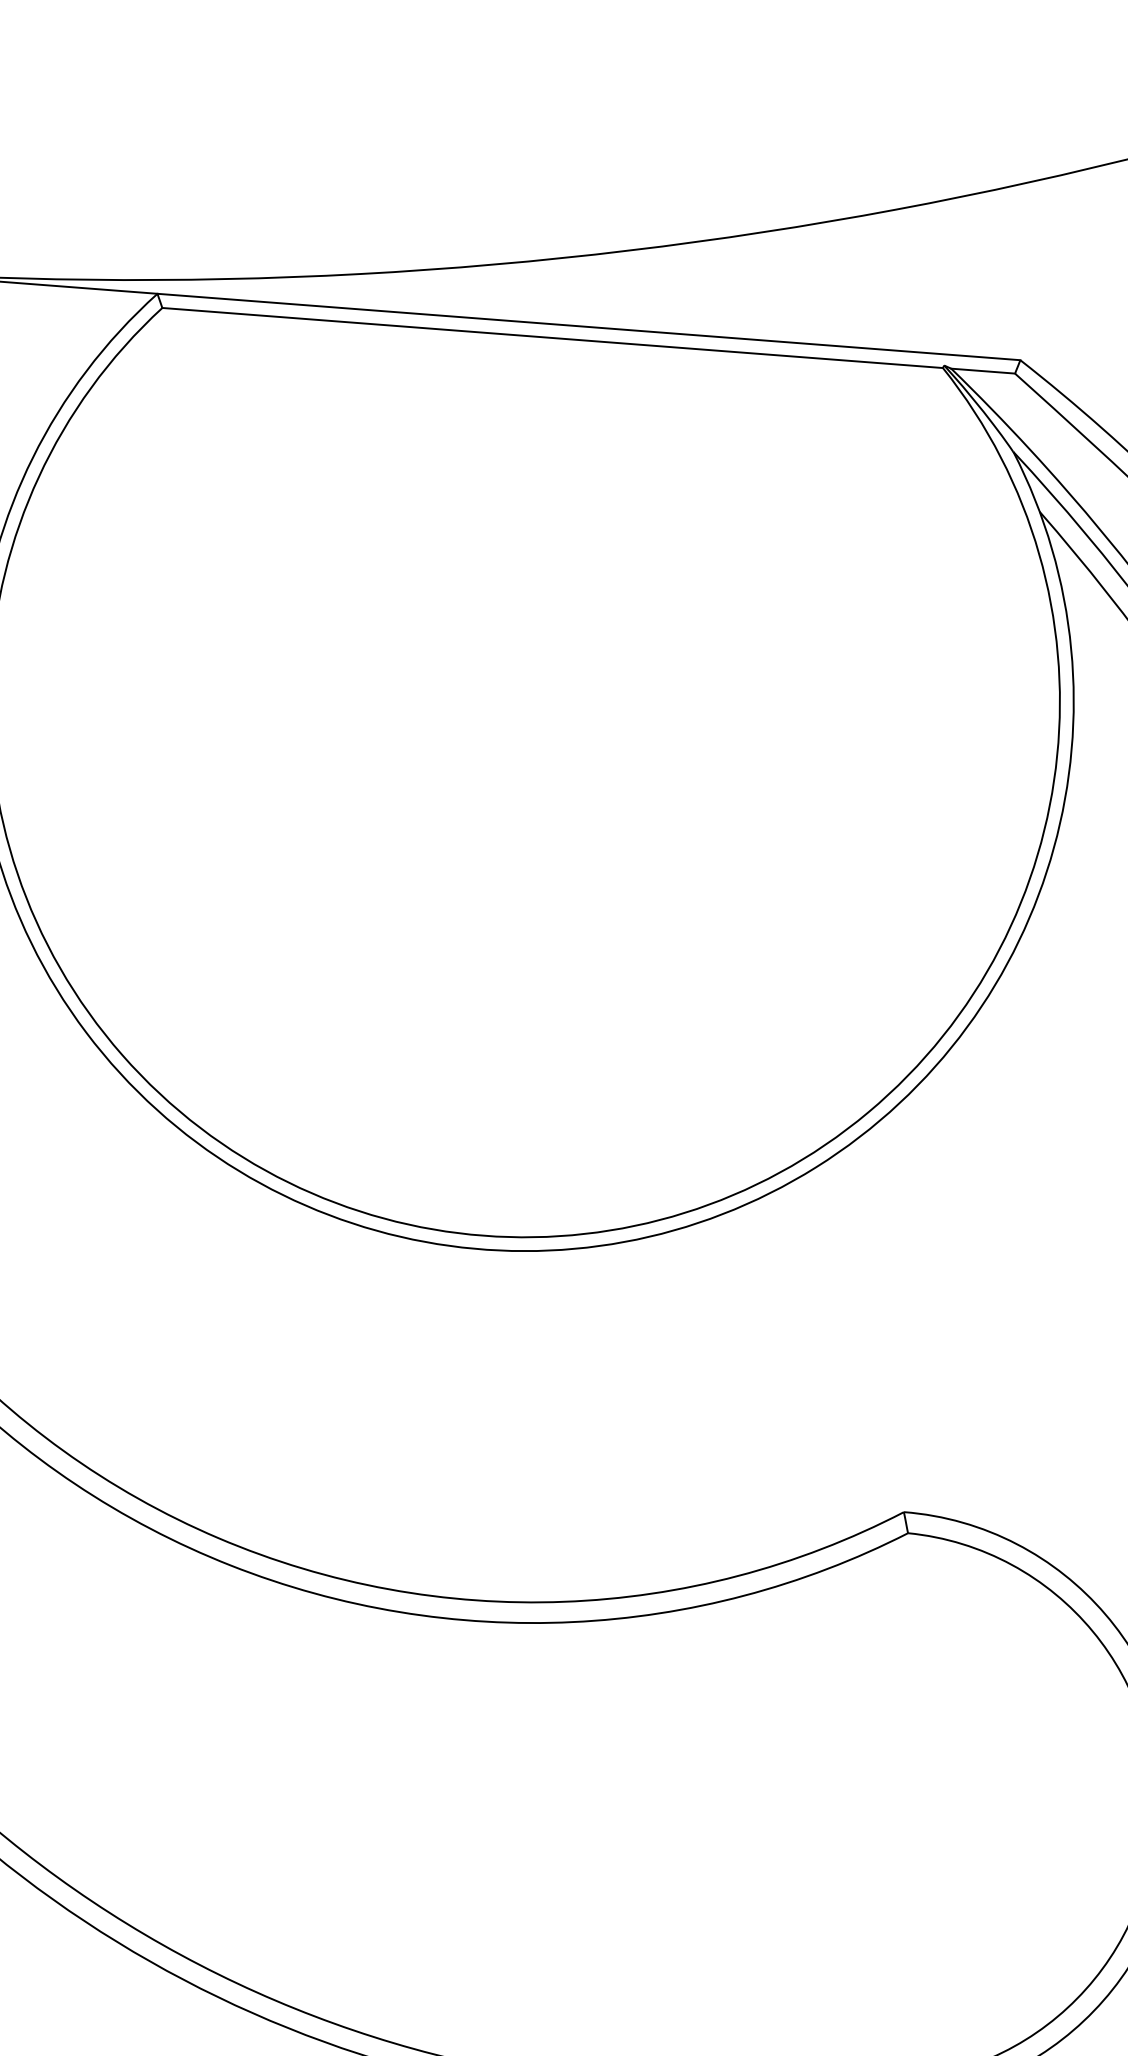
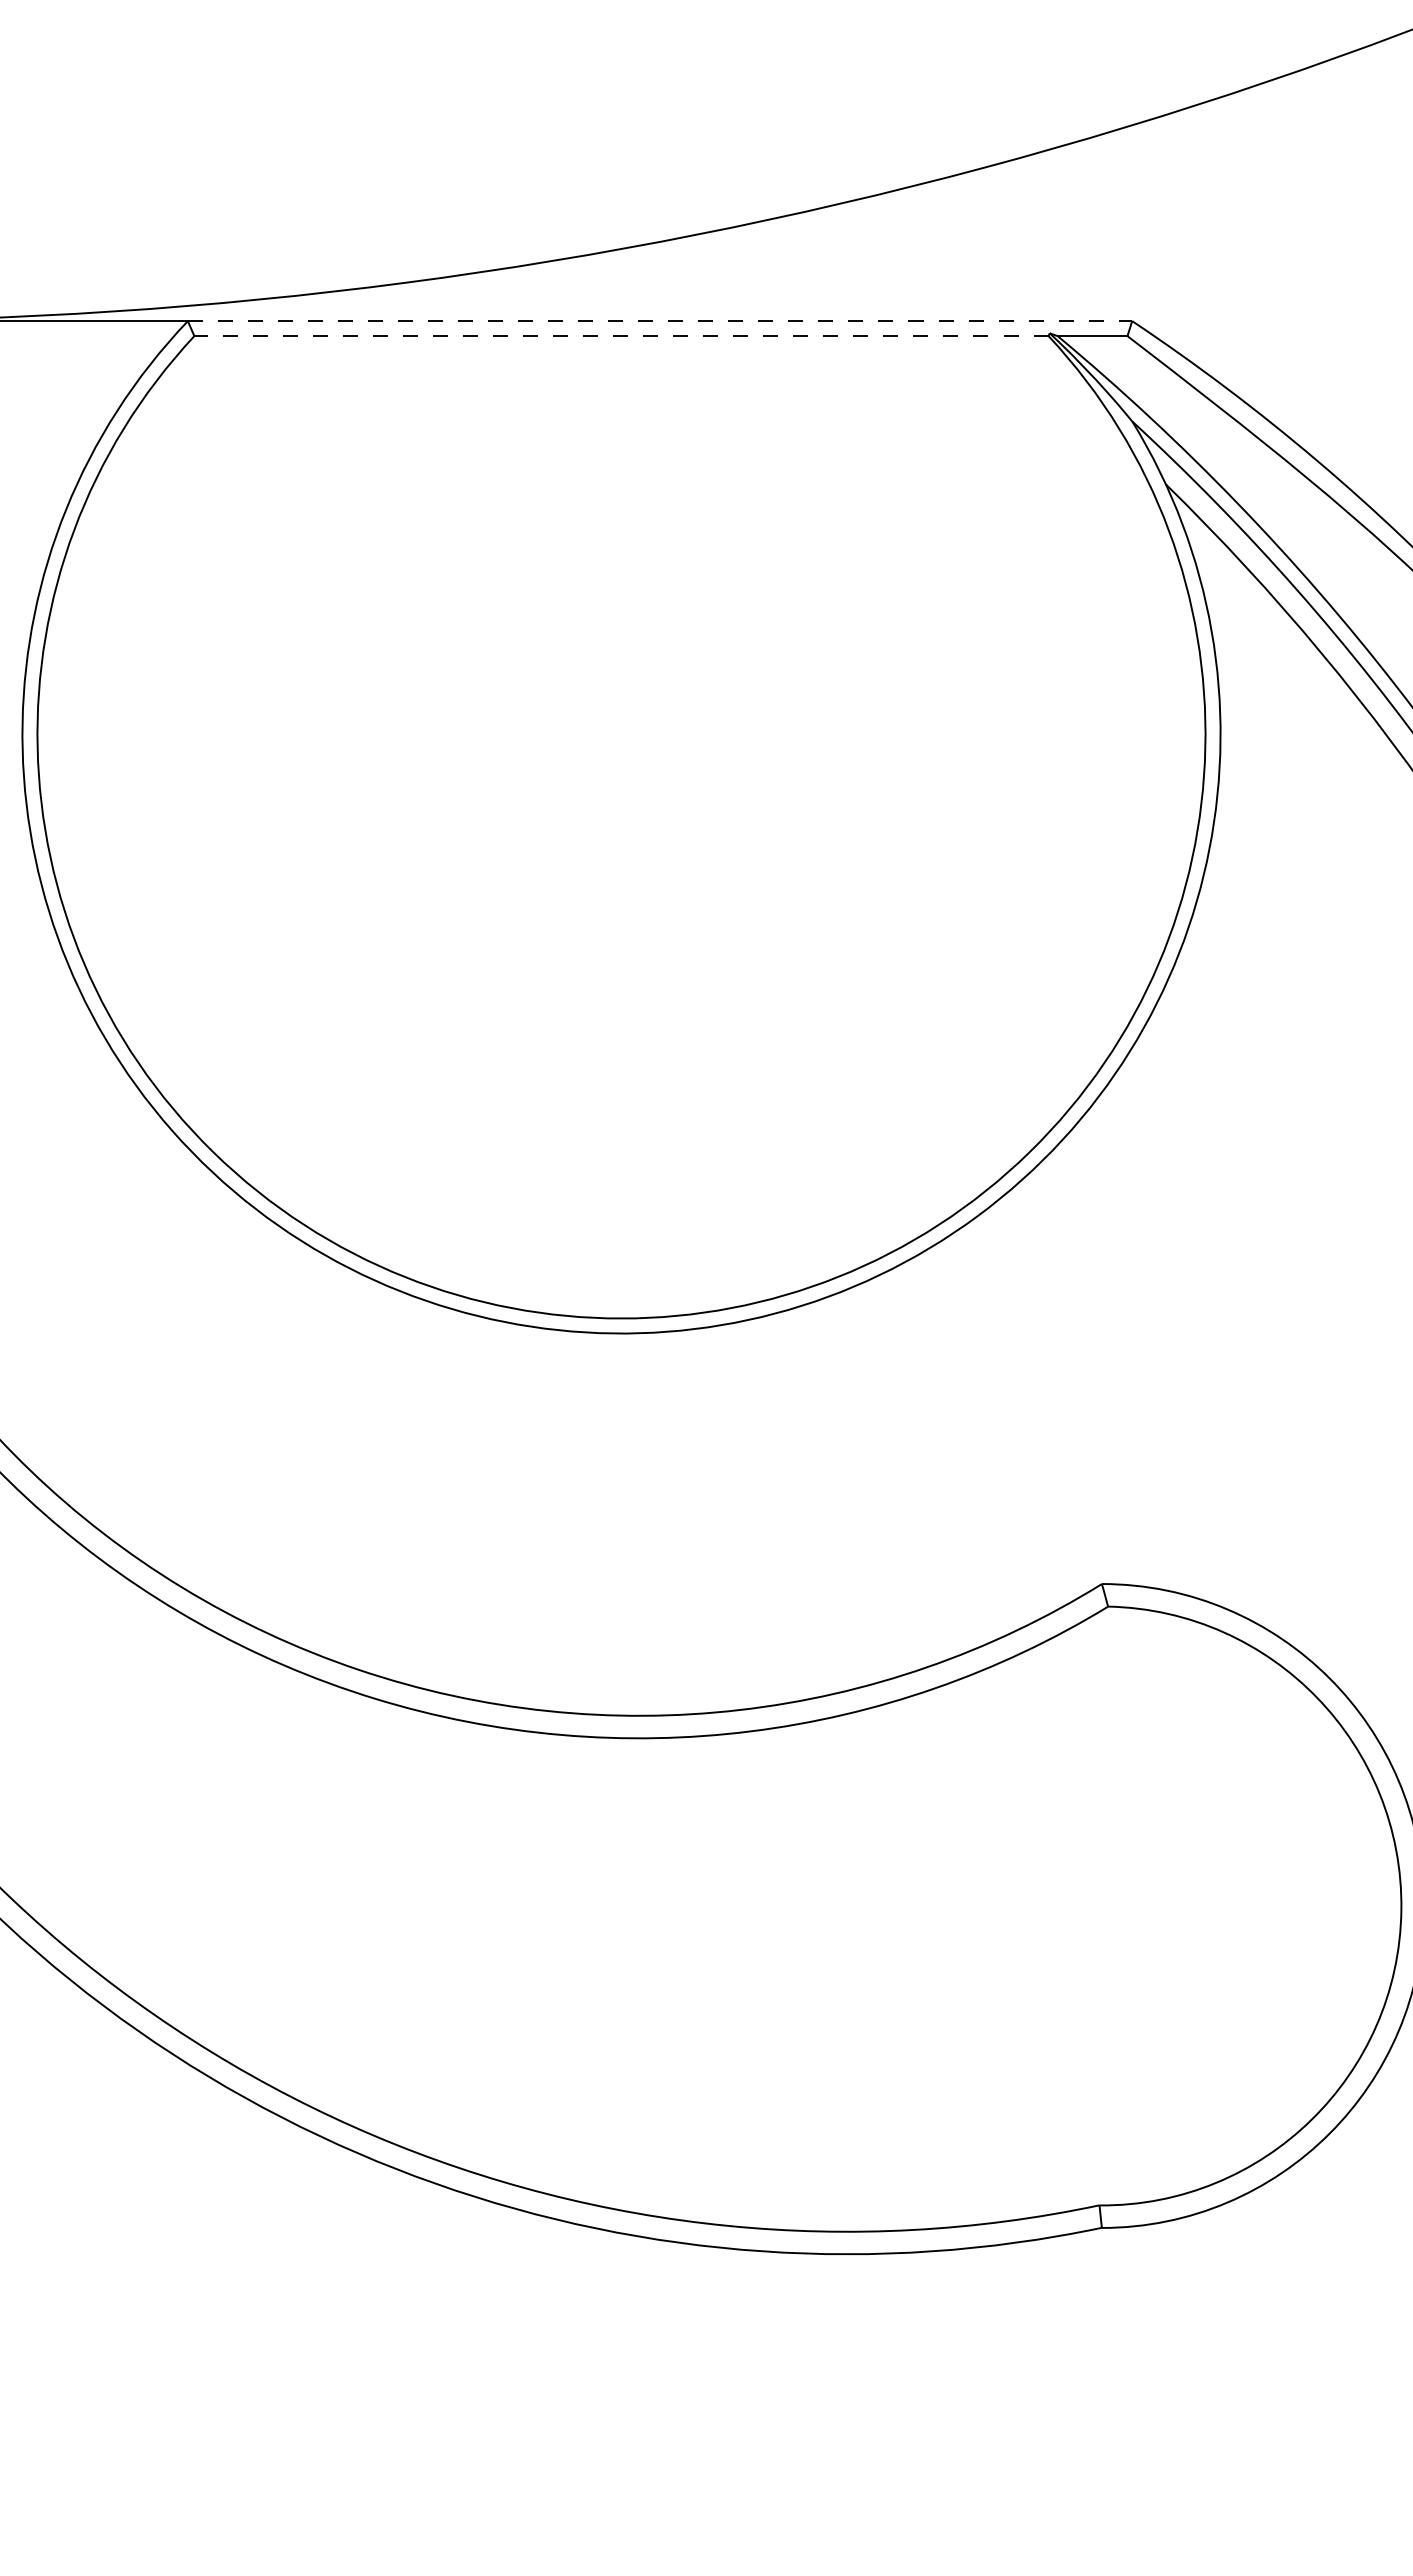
line: (589, 327) -> (660, 321), solid -> dashed
line: (552, 338) -> (621, 336), solid -> dashed

